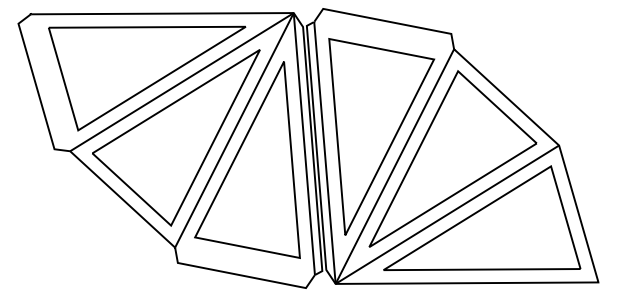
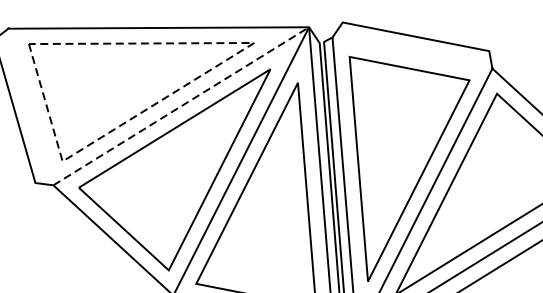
line: (200, 54) -> (202, 74), solid -> dashed
line: (182, 81) -> (181, 105), solid -> dashed

